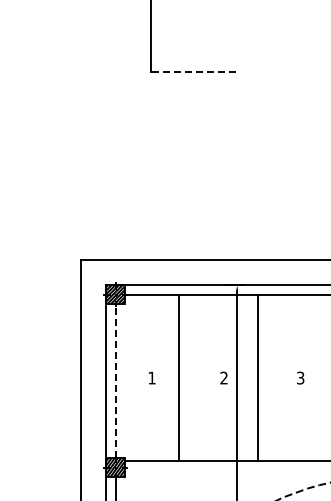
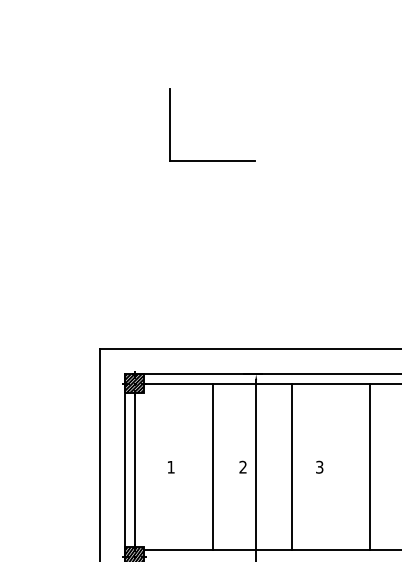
line: (193, 72) -> (212, 161), dashed -> solid
line: (179, 377) -> (213, 466), moved
line: (257, 377) -> (291, 466), moved
line: (115, 380) -> (134, 469), dashed -> solid

